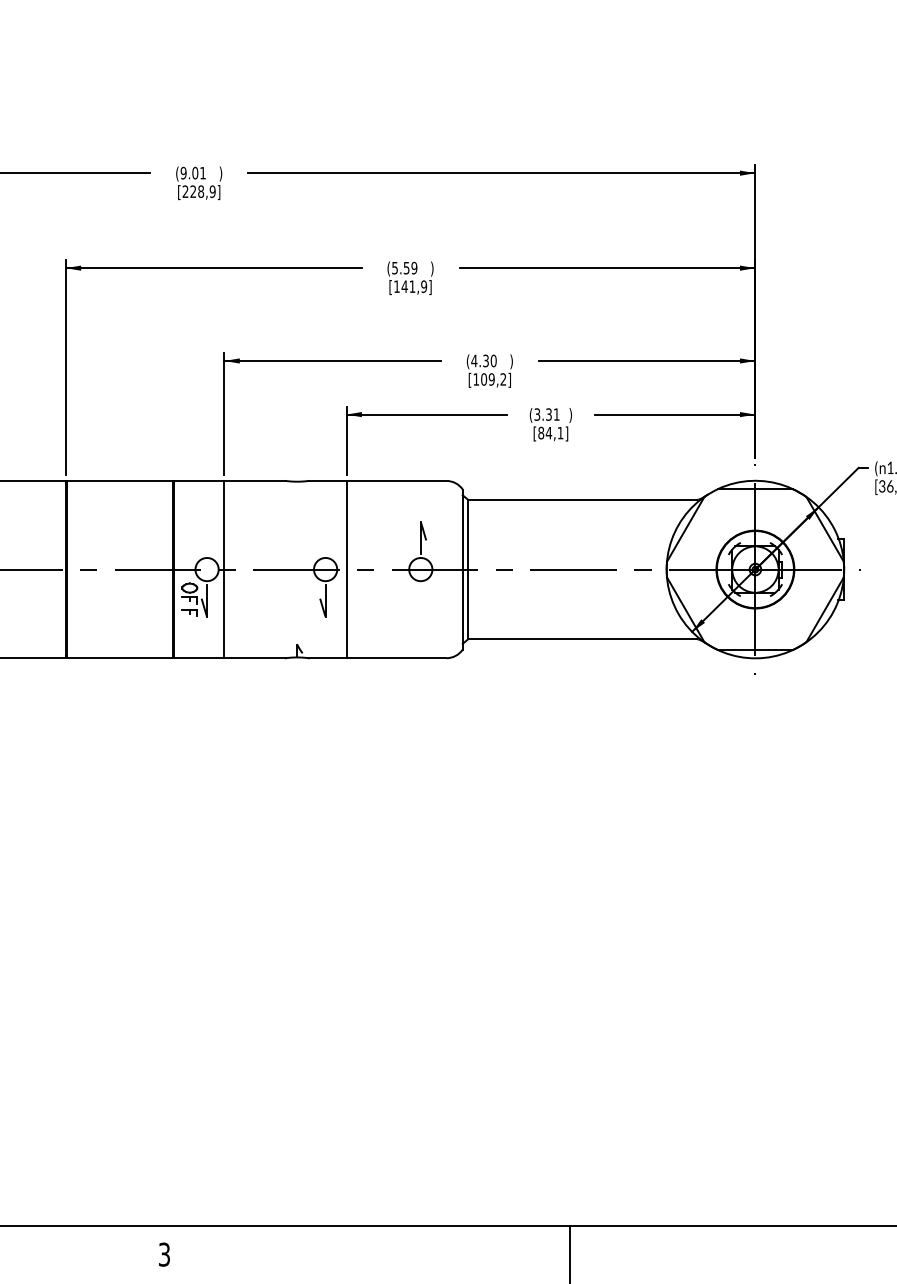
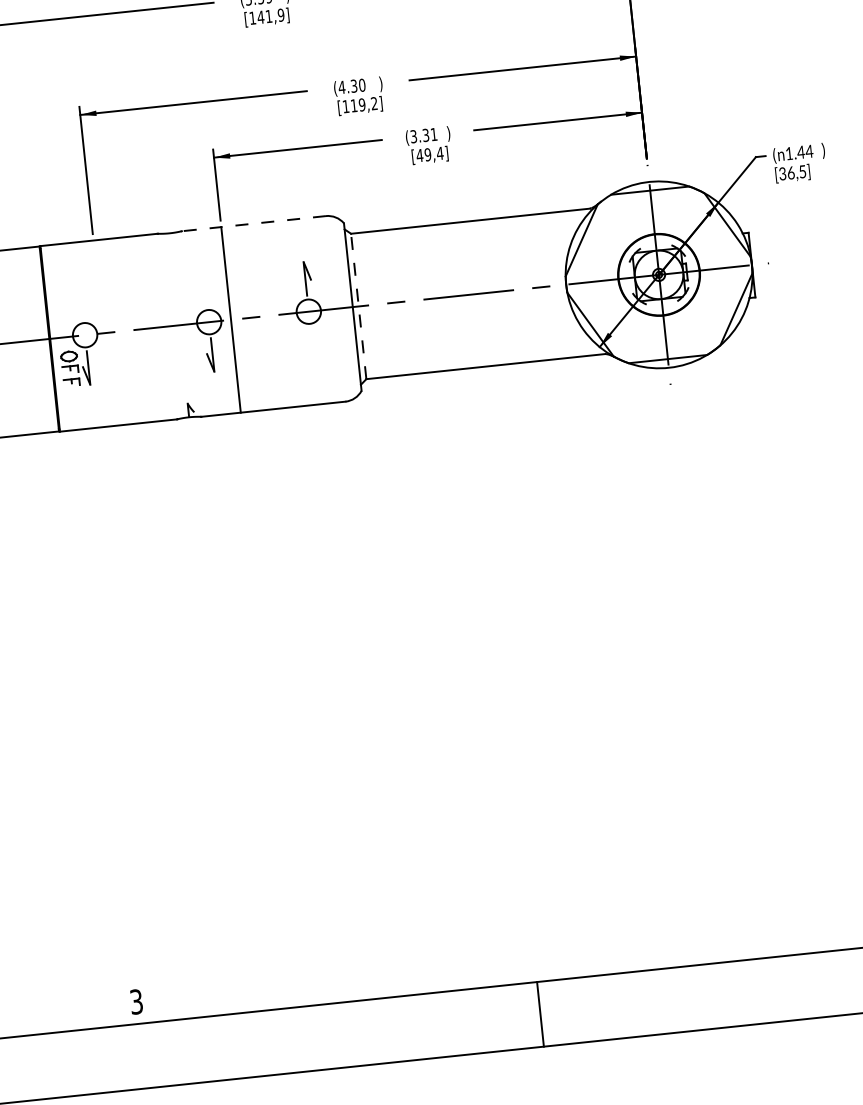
text: (484, 379) -> (354, 105), [109,2] -> [119,2]
text: (550, 432) -> (429, 153), [84,1] -> [49,4]
line: (377, 480) -> (253, 223), solid -> dashed
line: (224, 569) -> (103, 333), removed
line: (468, 569) -> (358, 306), solid -> dashed
text: (164, 1254) -> (136, 1001), moved

